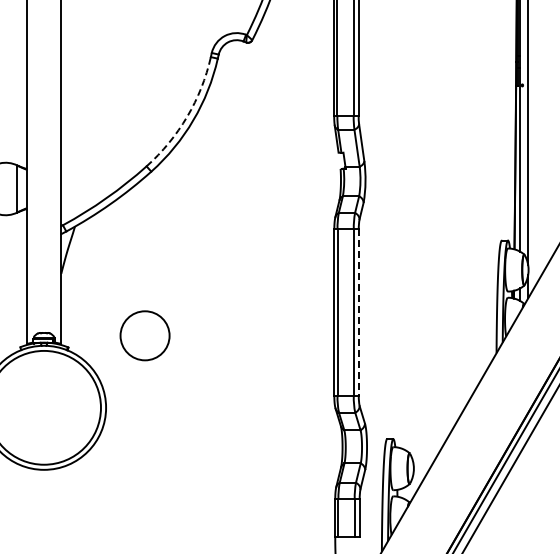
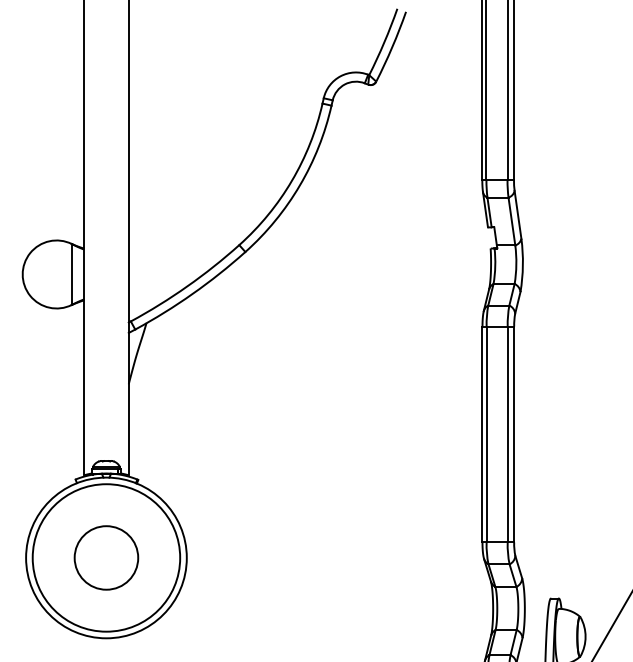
arc: (187, 116) -> (292, 180), dashed -> solid
line: (358, 313) -> (513, 435), dashed -> solid
circle: (144, 335) -> (105, 557), moved

